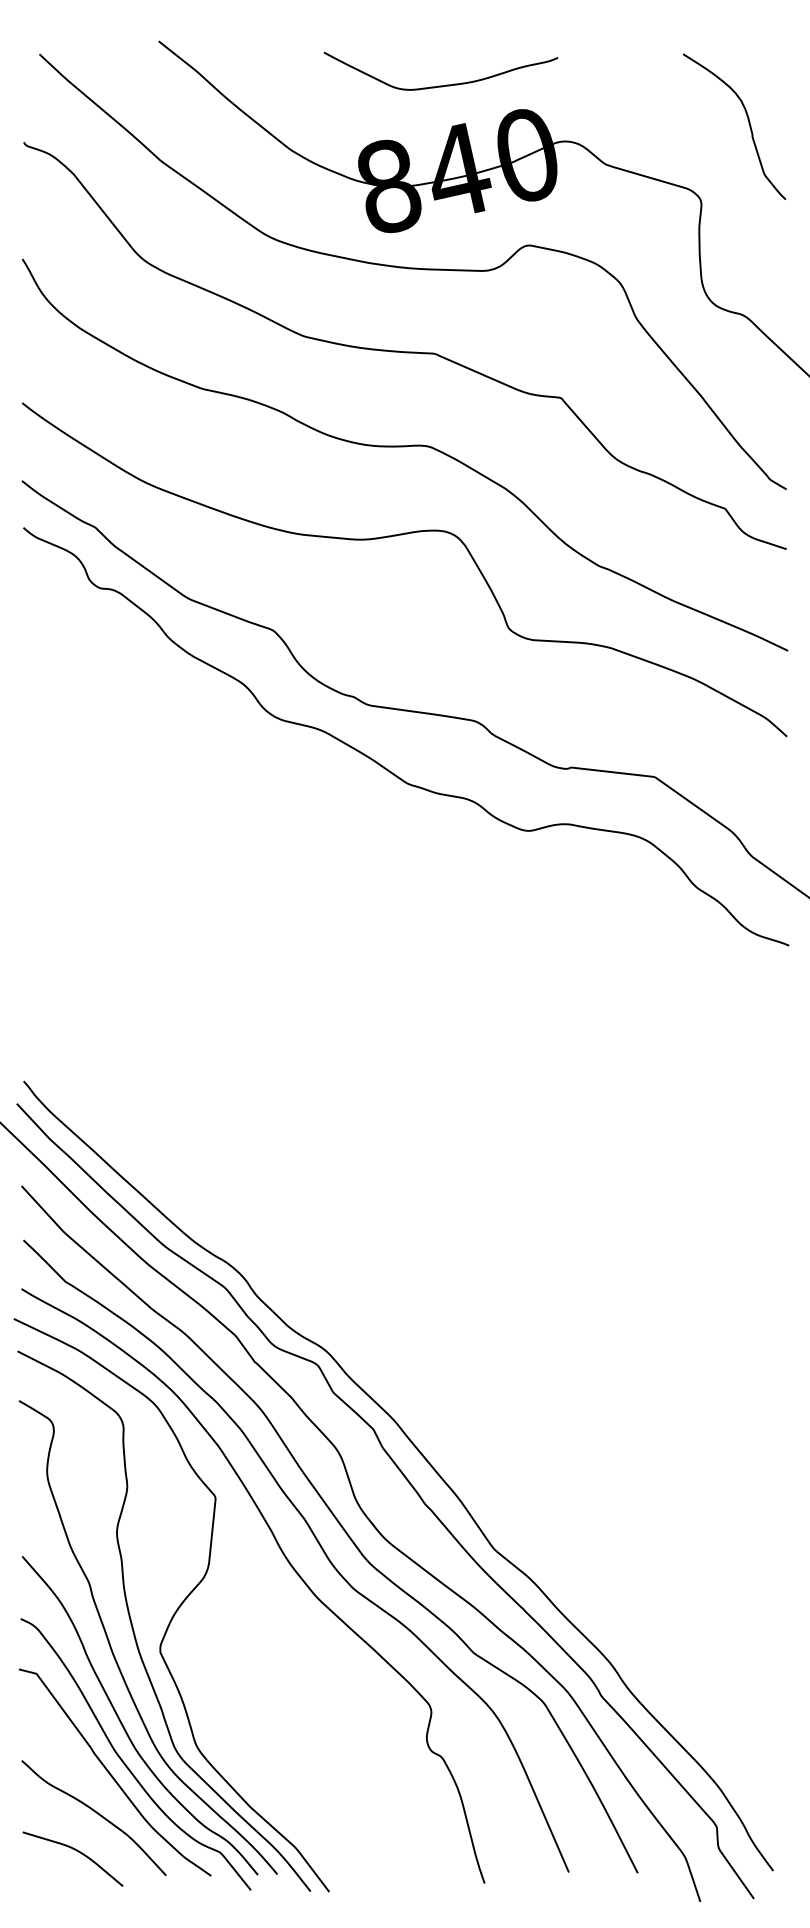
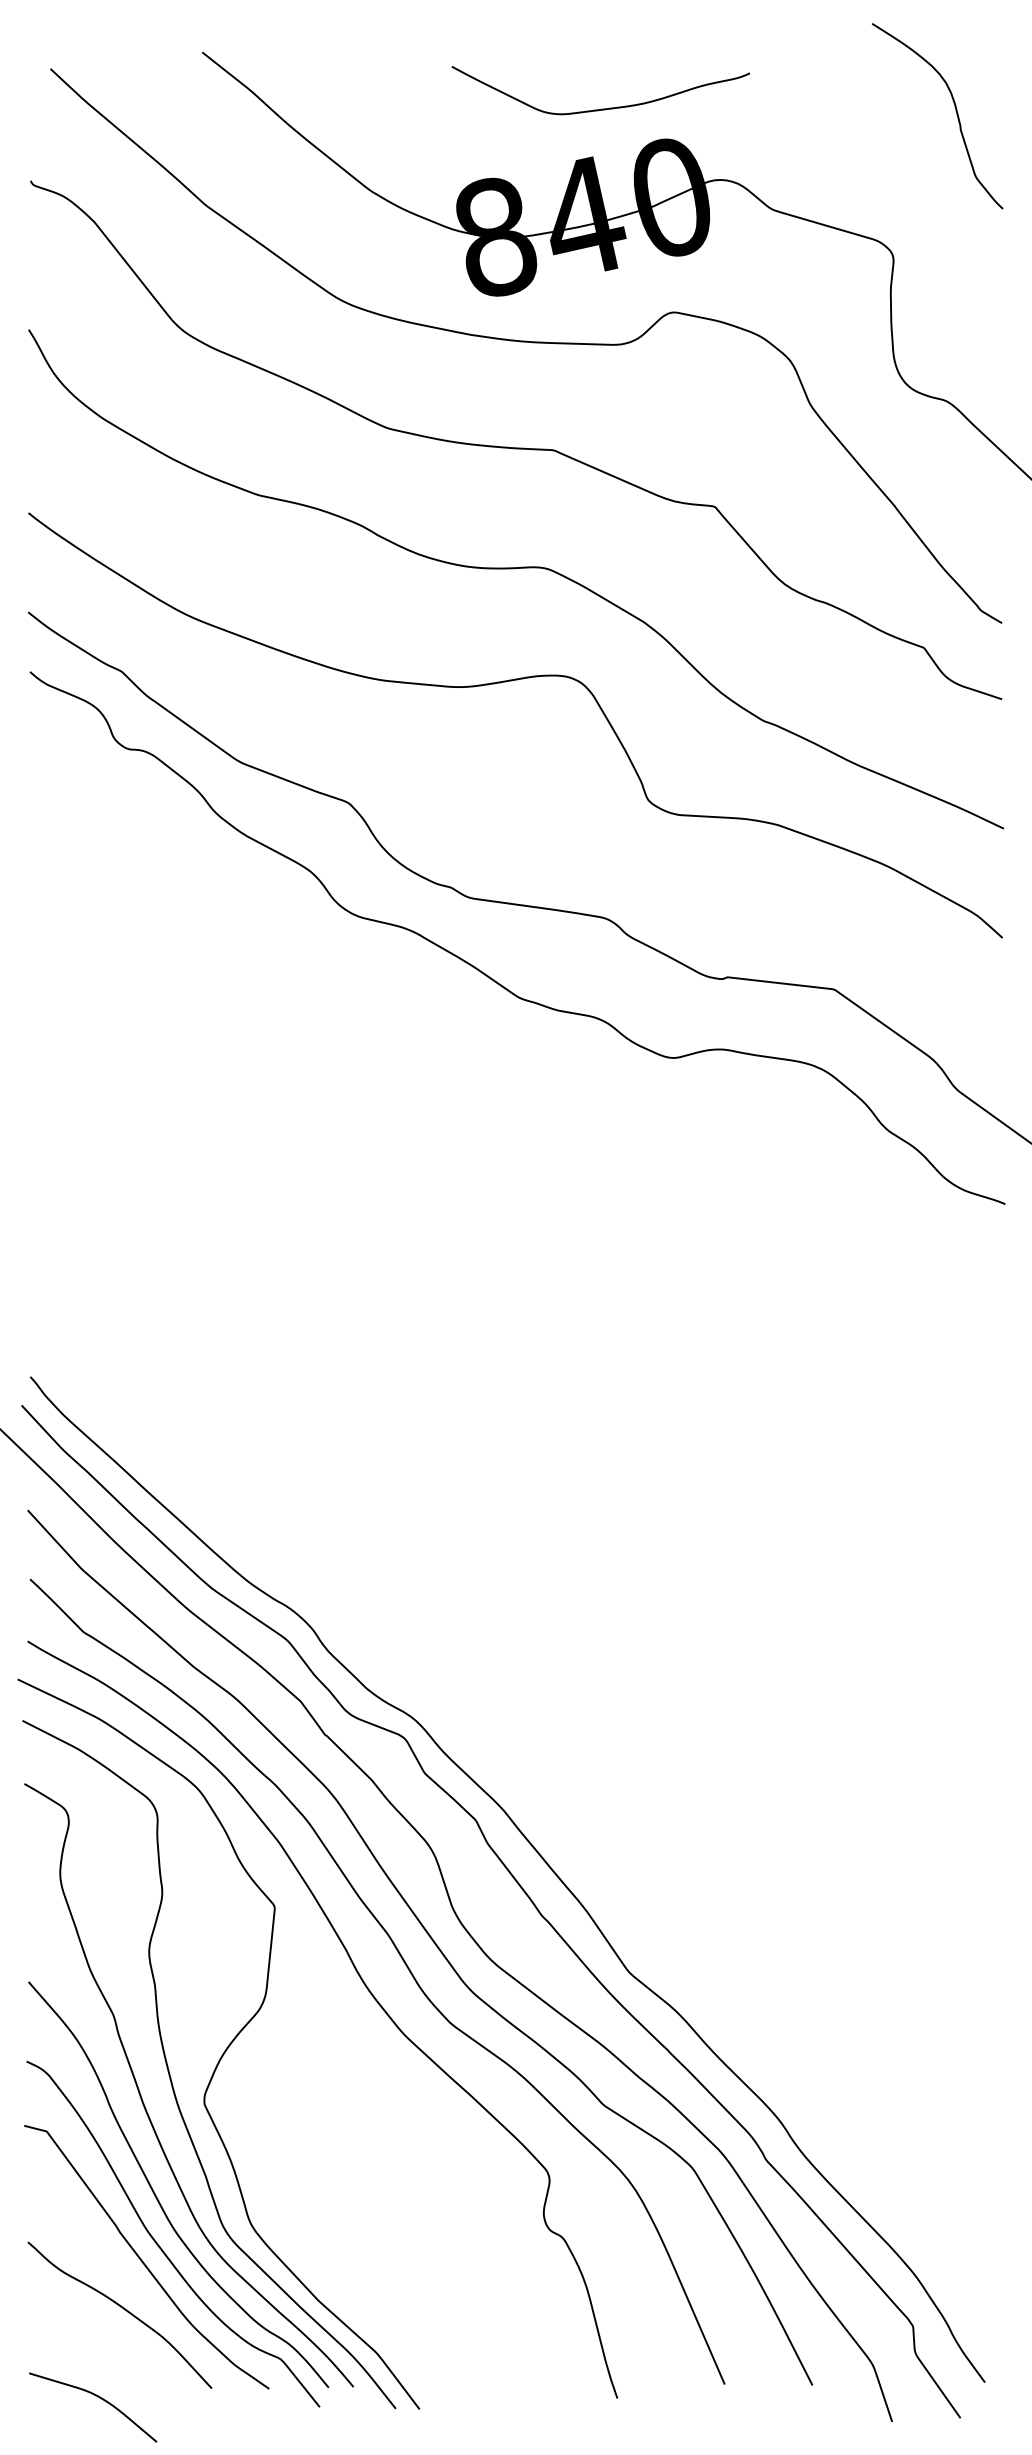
curve: (441, 85) -> (601, 108), moved
curve: (748, 123) -> (955, 111), moved
curve: (76, 1851) -> (97, 2397), moved

